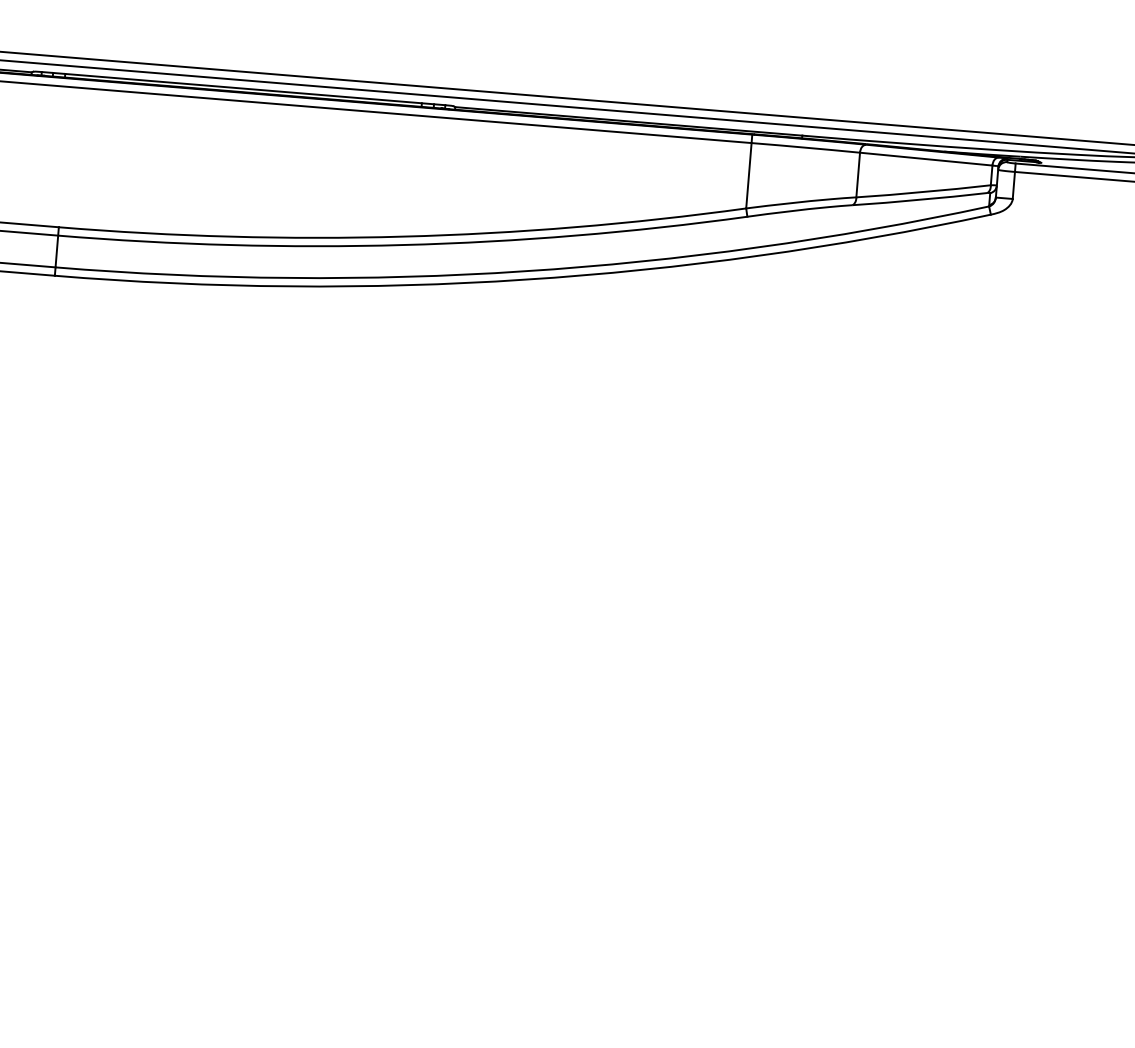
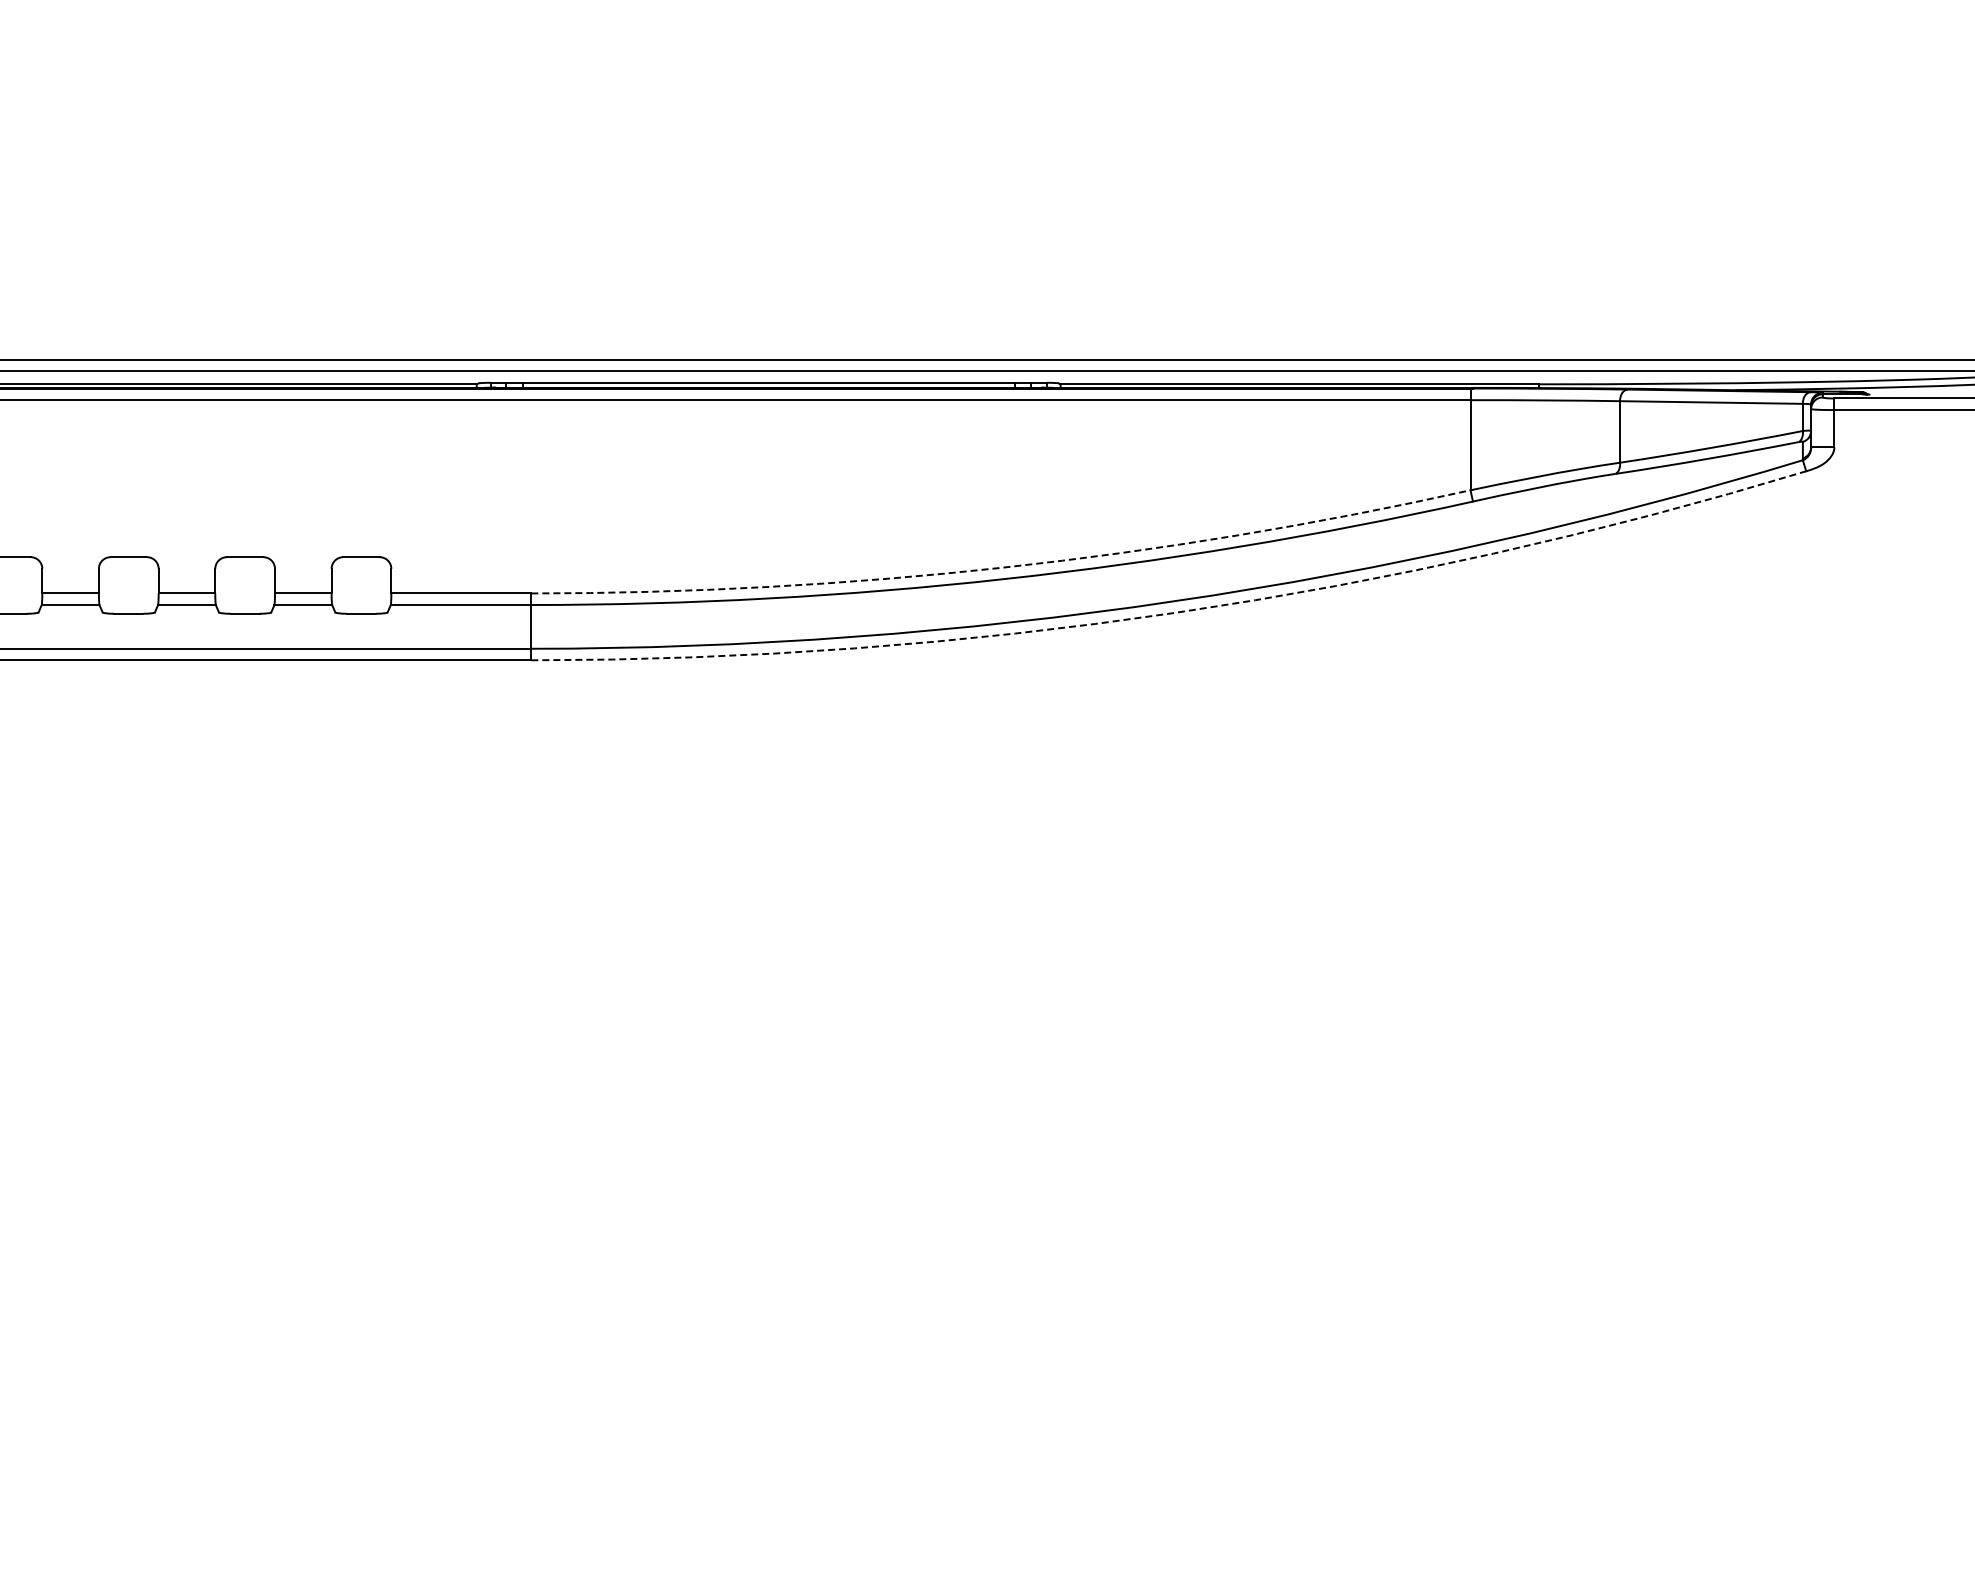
arc: (402, 236) -> (1003, 567), solid -> dashed
arc: (524, 279) -> (1175, 612), solid -> dashed

